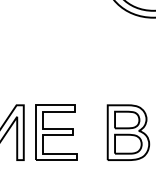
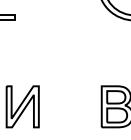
part: (56, 132) -> (63, 106), removed

